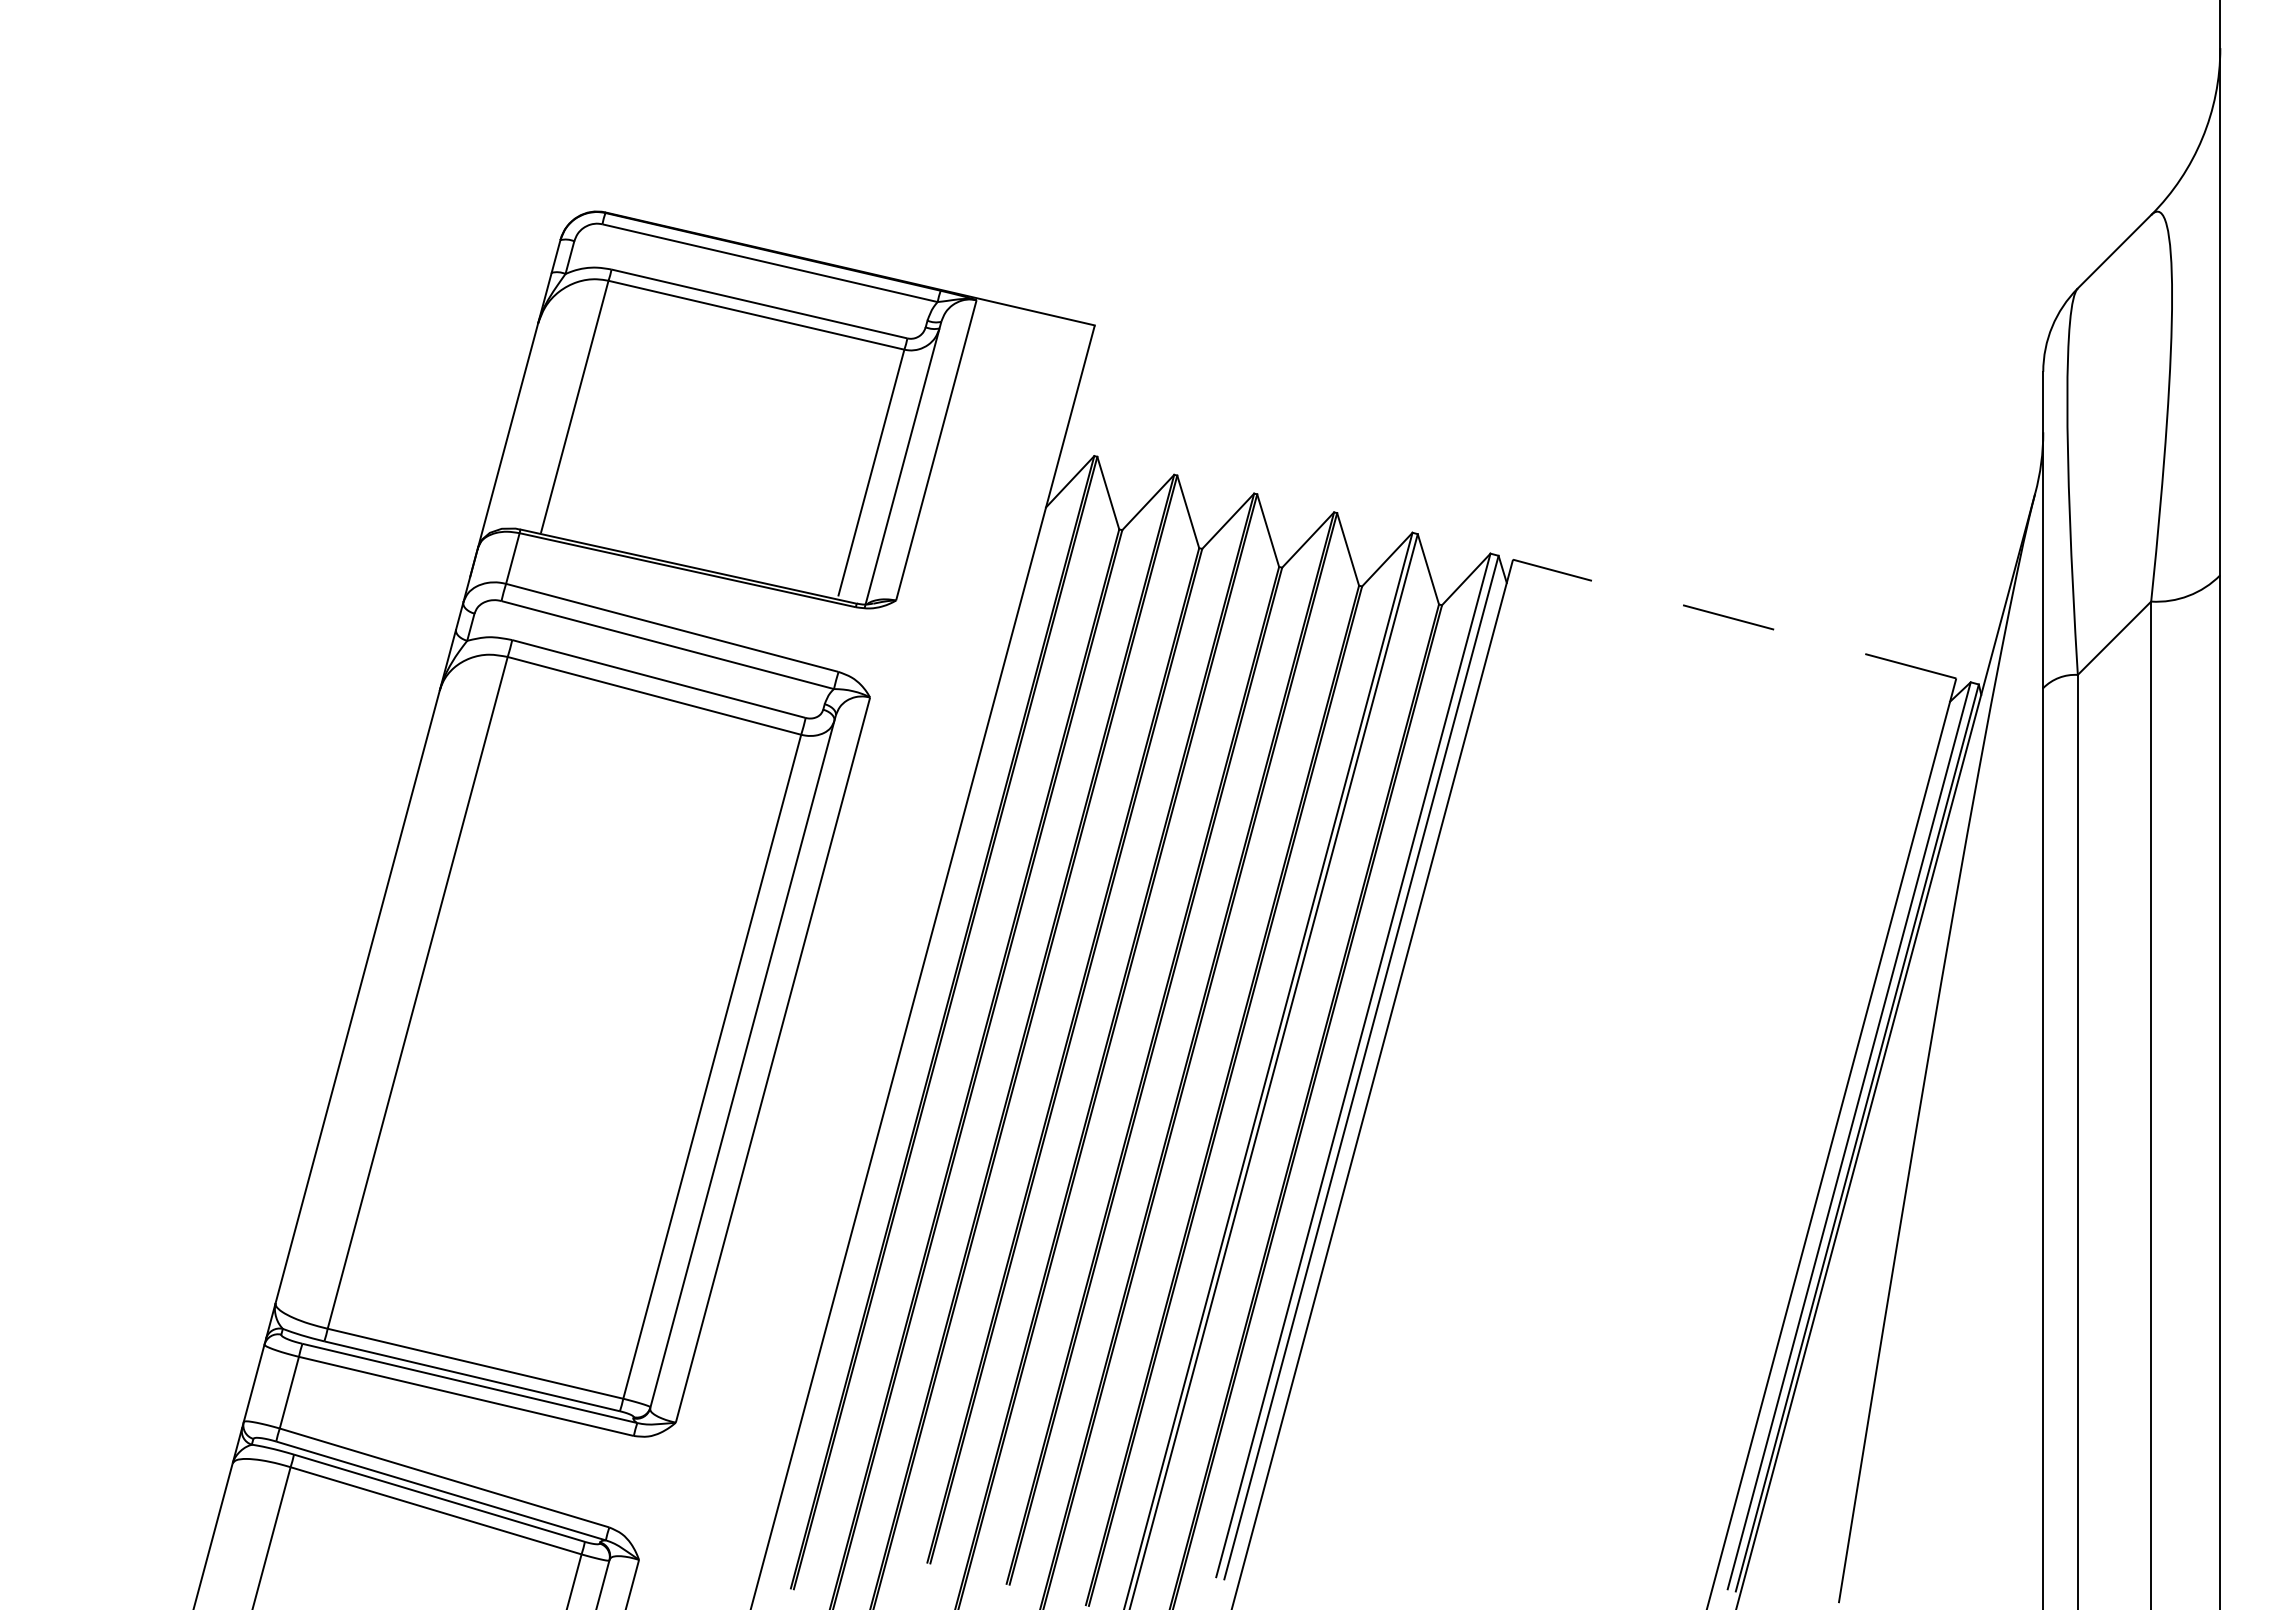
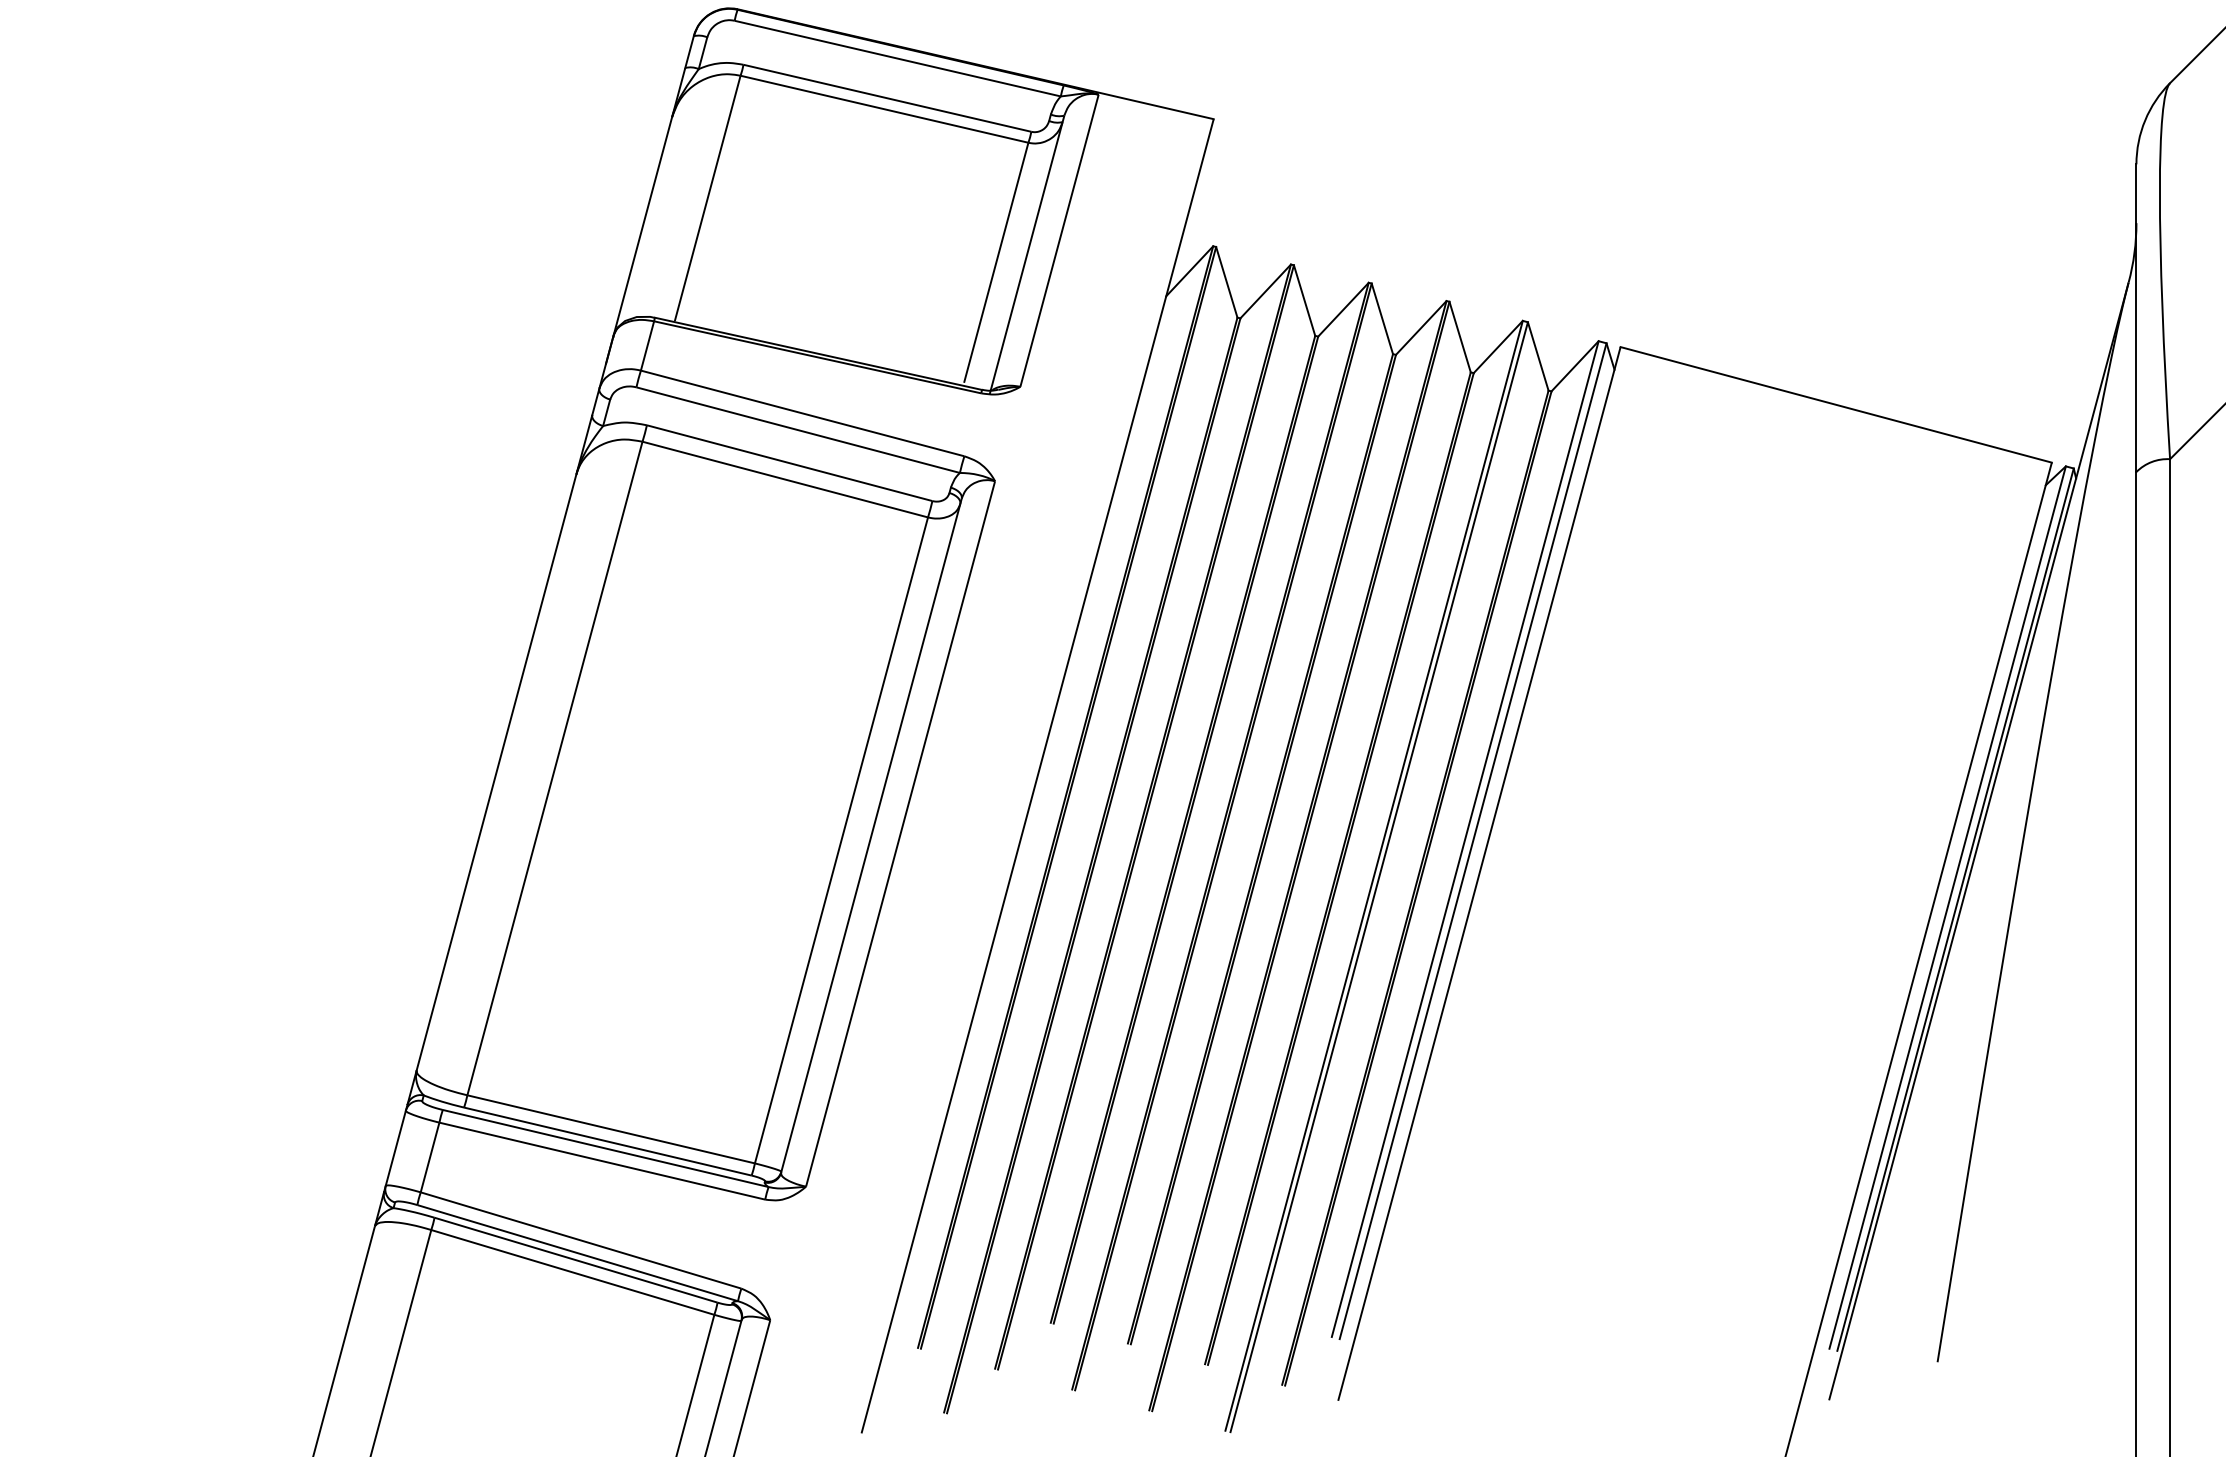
line: (1734, 618) -> (1836, 404), dashed -> solid

